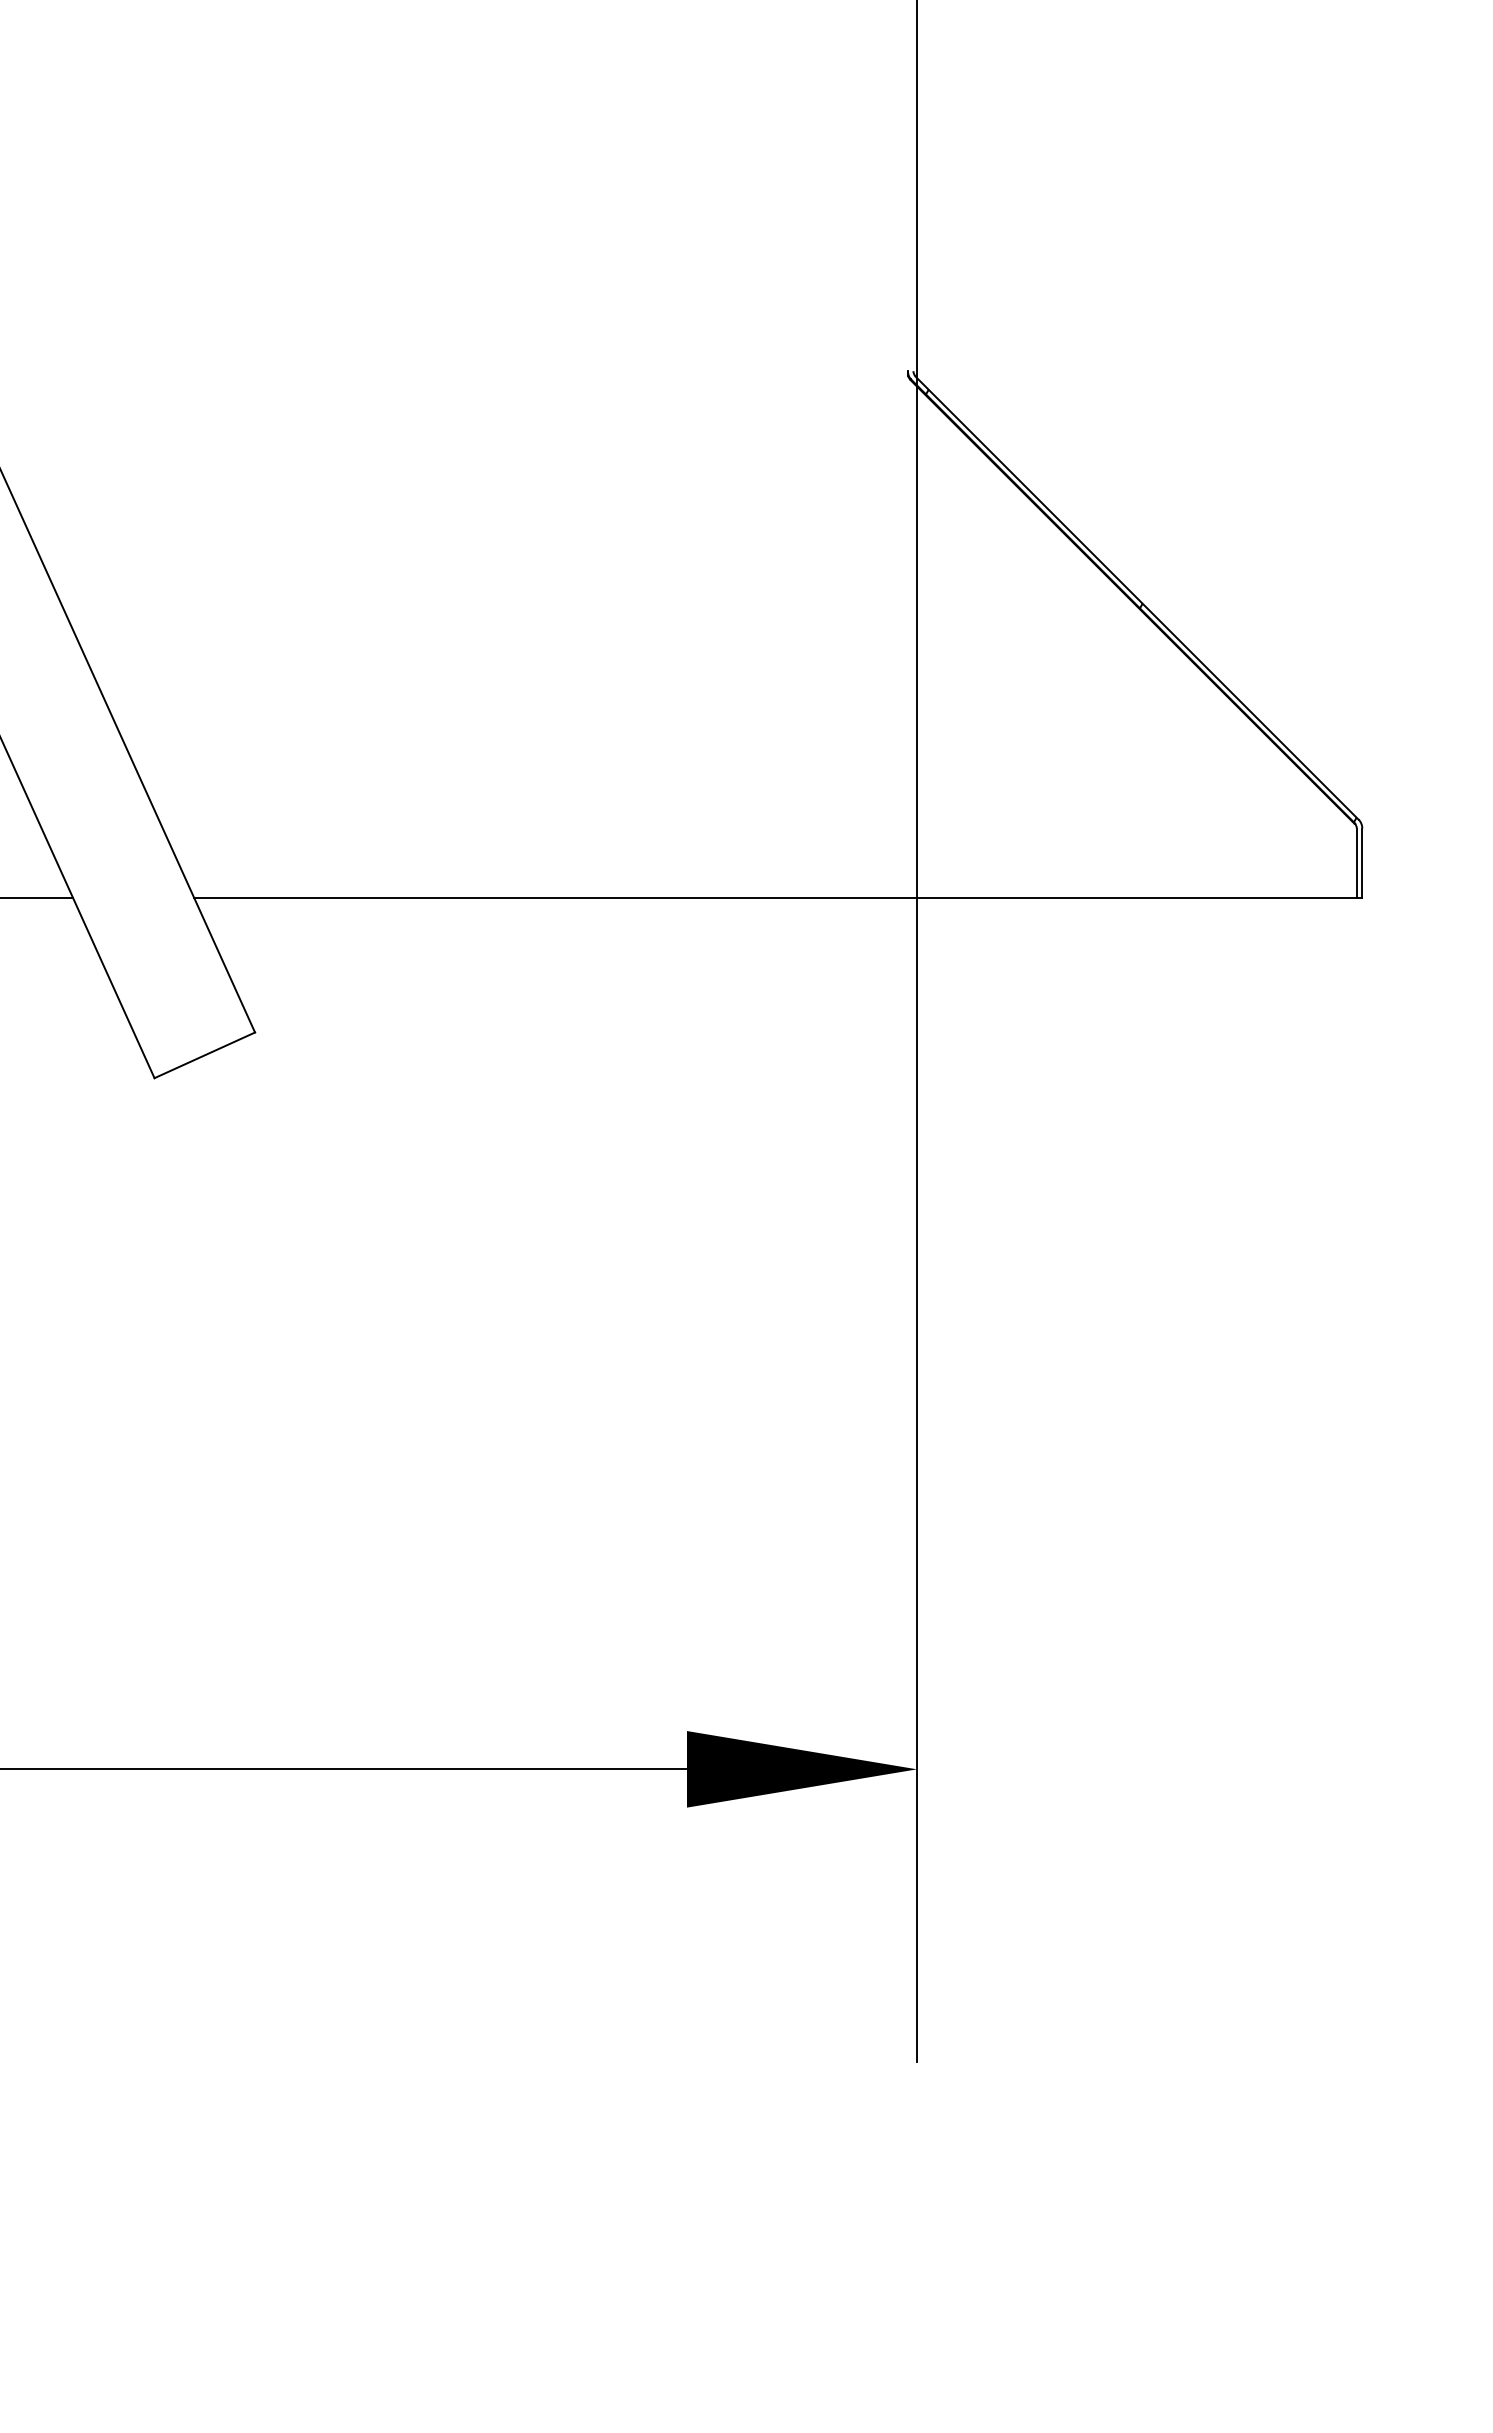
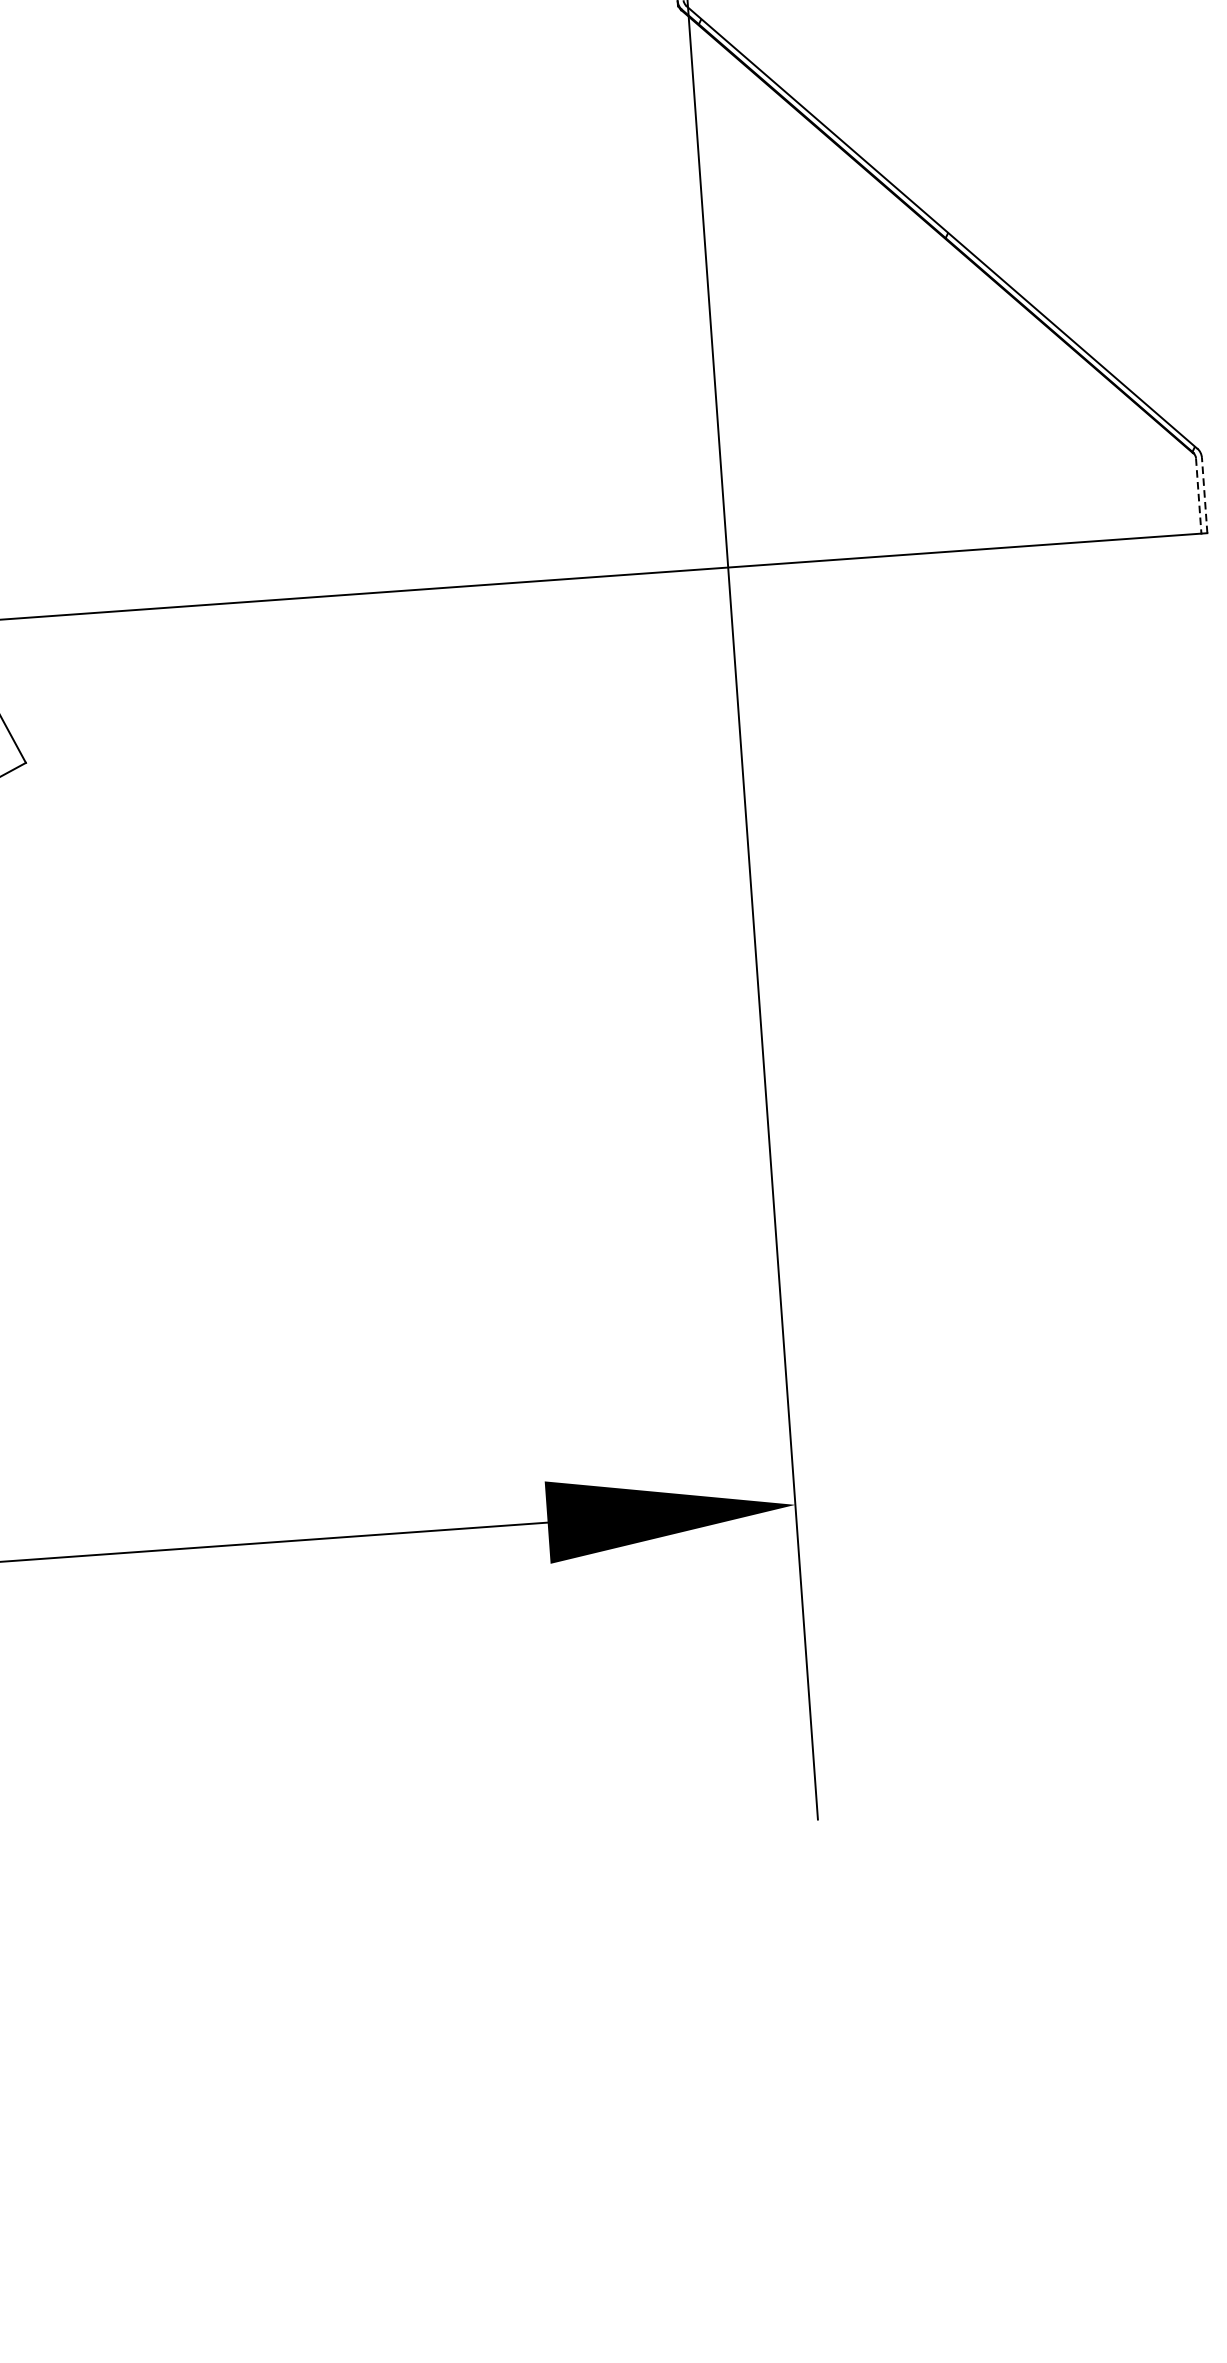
line: (1356, 863) -> (1198, 495), solid -> dashed
line: (1362, 863) -> (1204, 495), solid -> dashed

